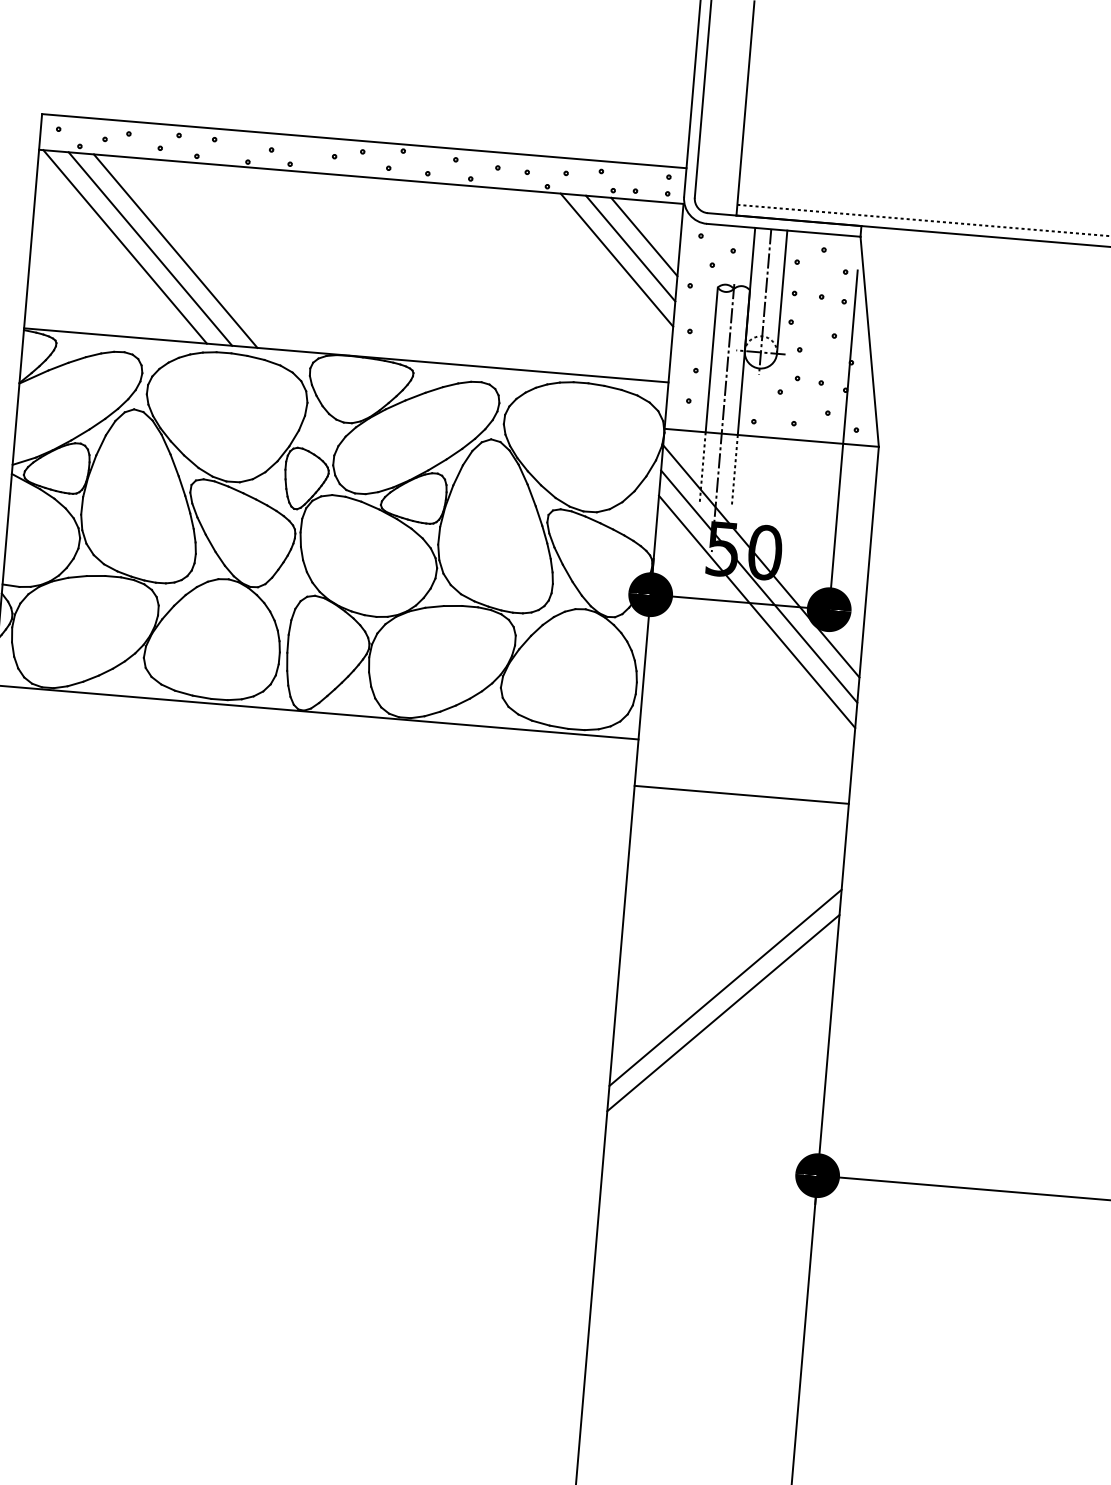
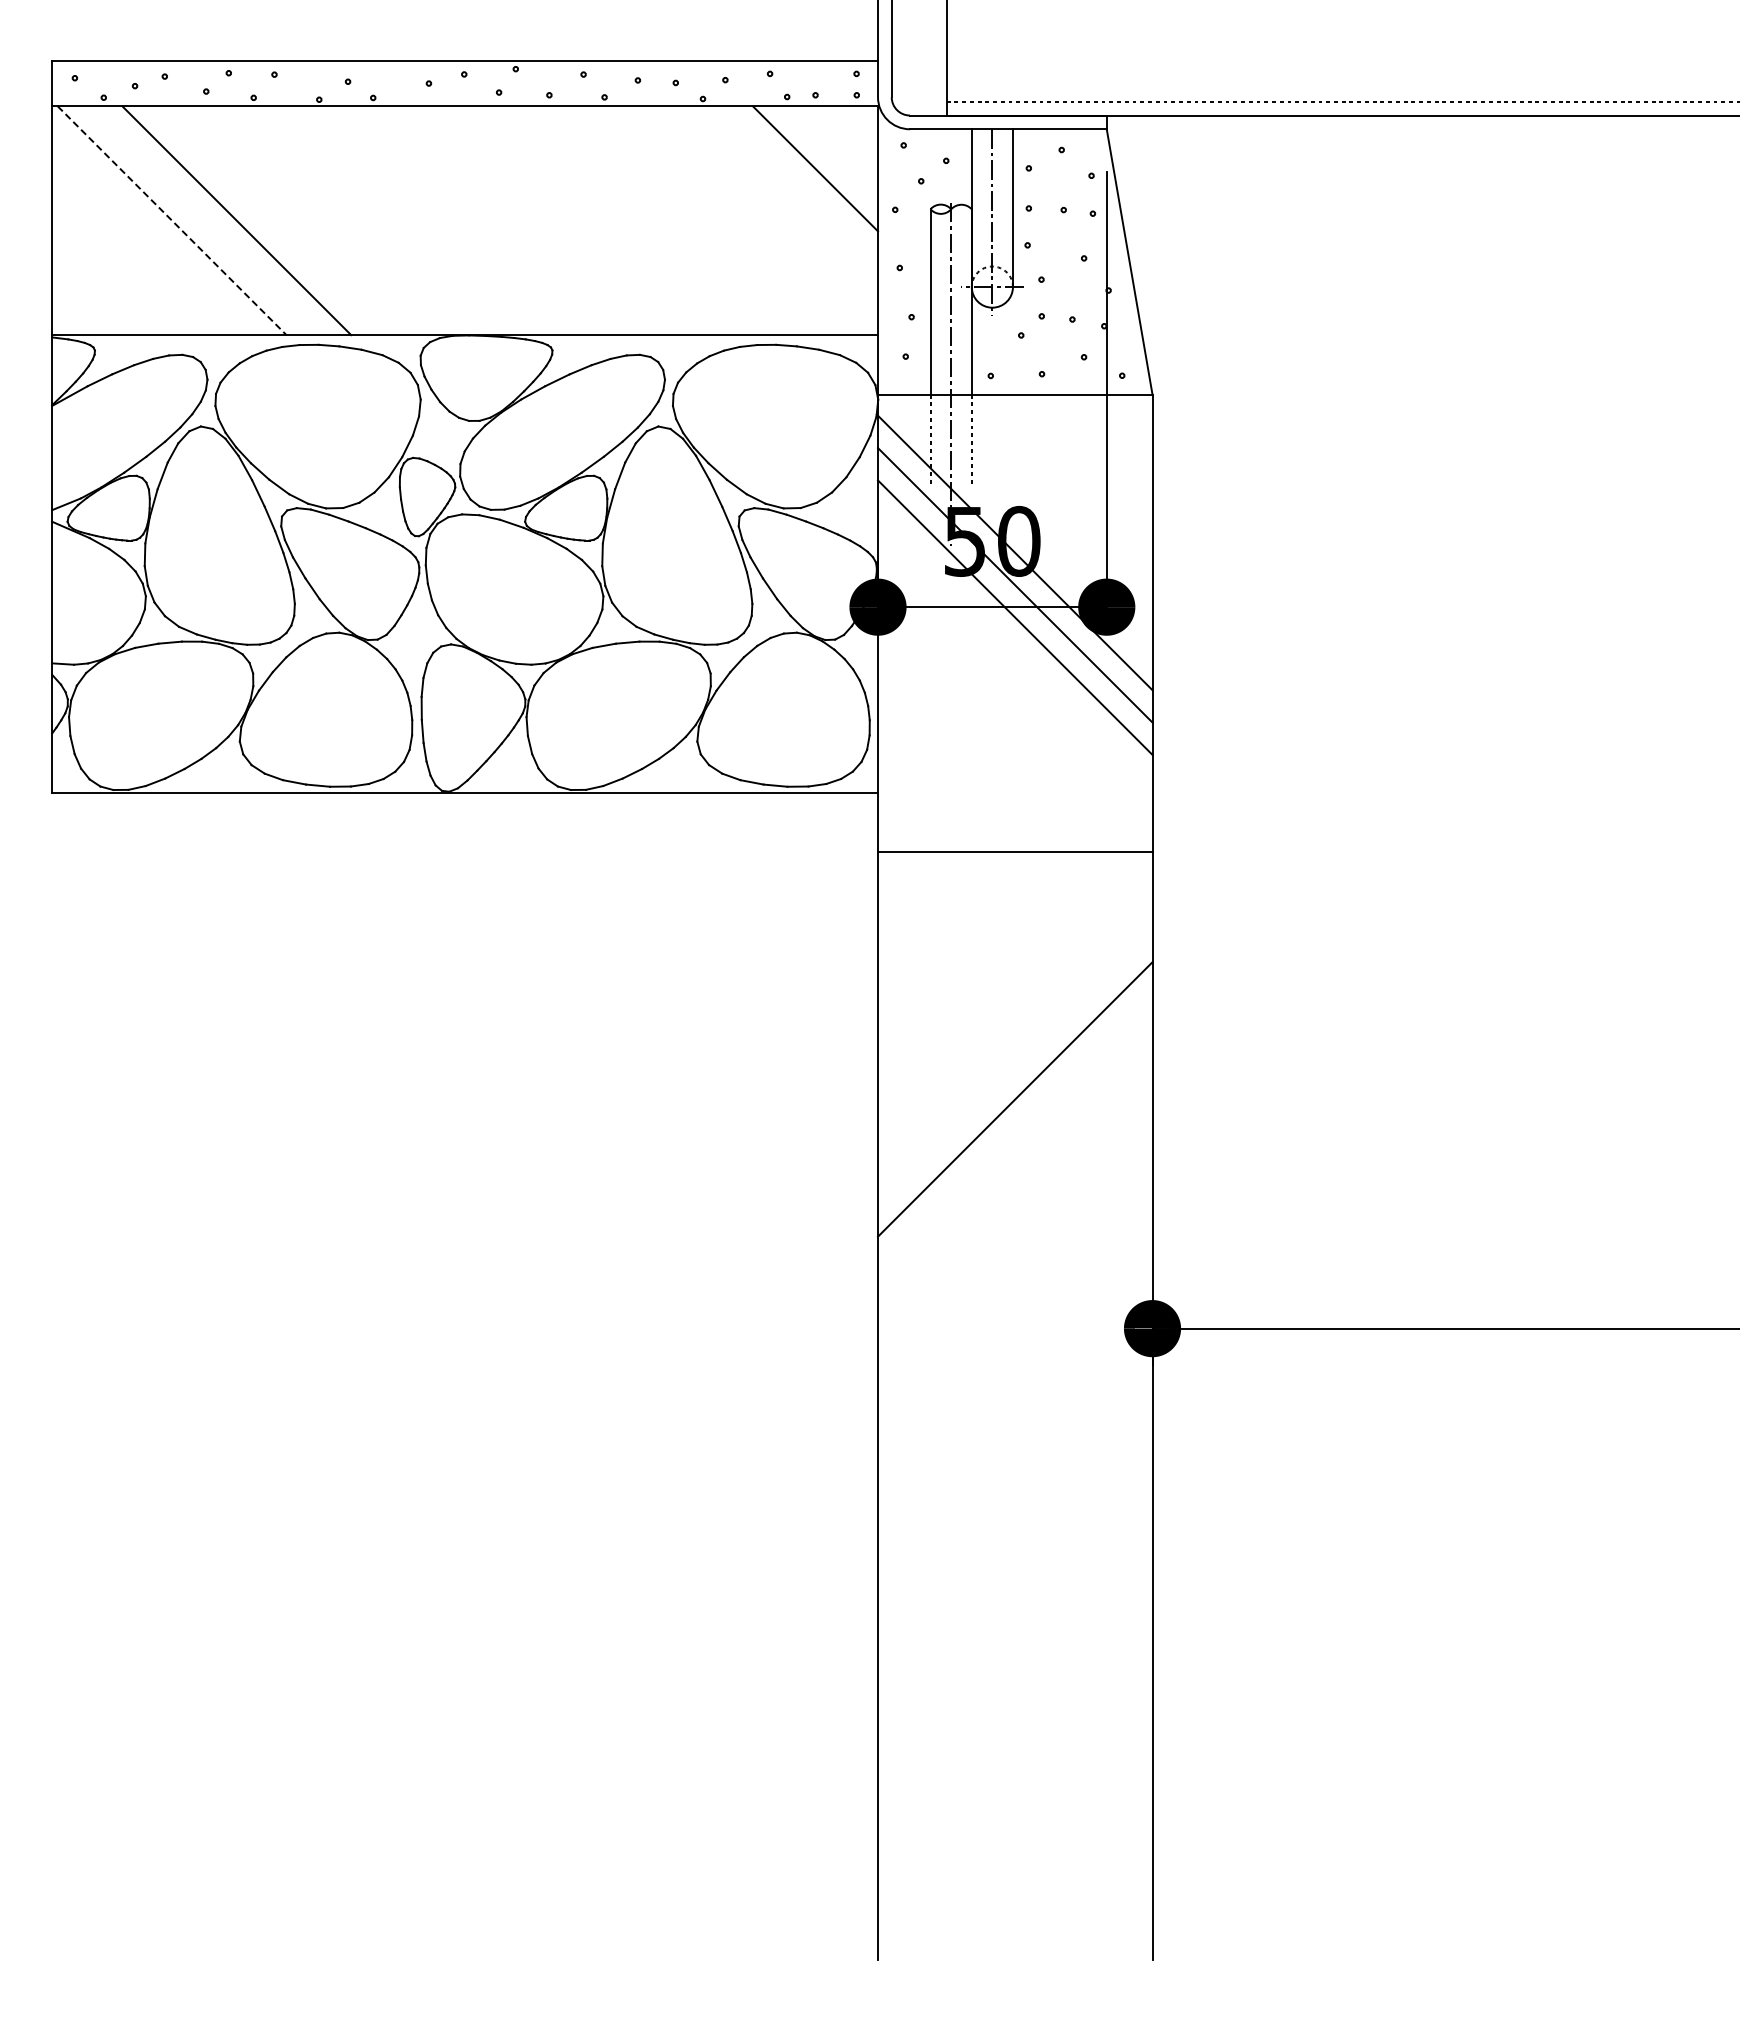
line: (644, 236) -> (831, 152), removed
line: (125, 246) -> (172, 220), solid -> dashed
line: (150, 248) -> (204, 220), removed
line: (617, 259) -> (799, 184), removed
line: (723, 1012) -> (1015, 1131), removed

